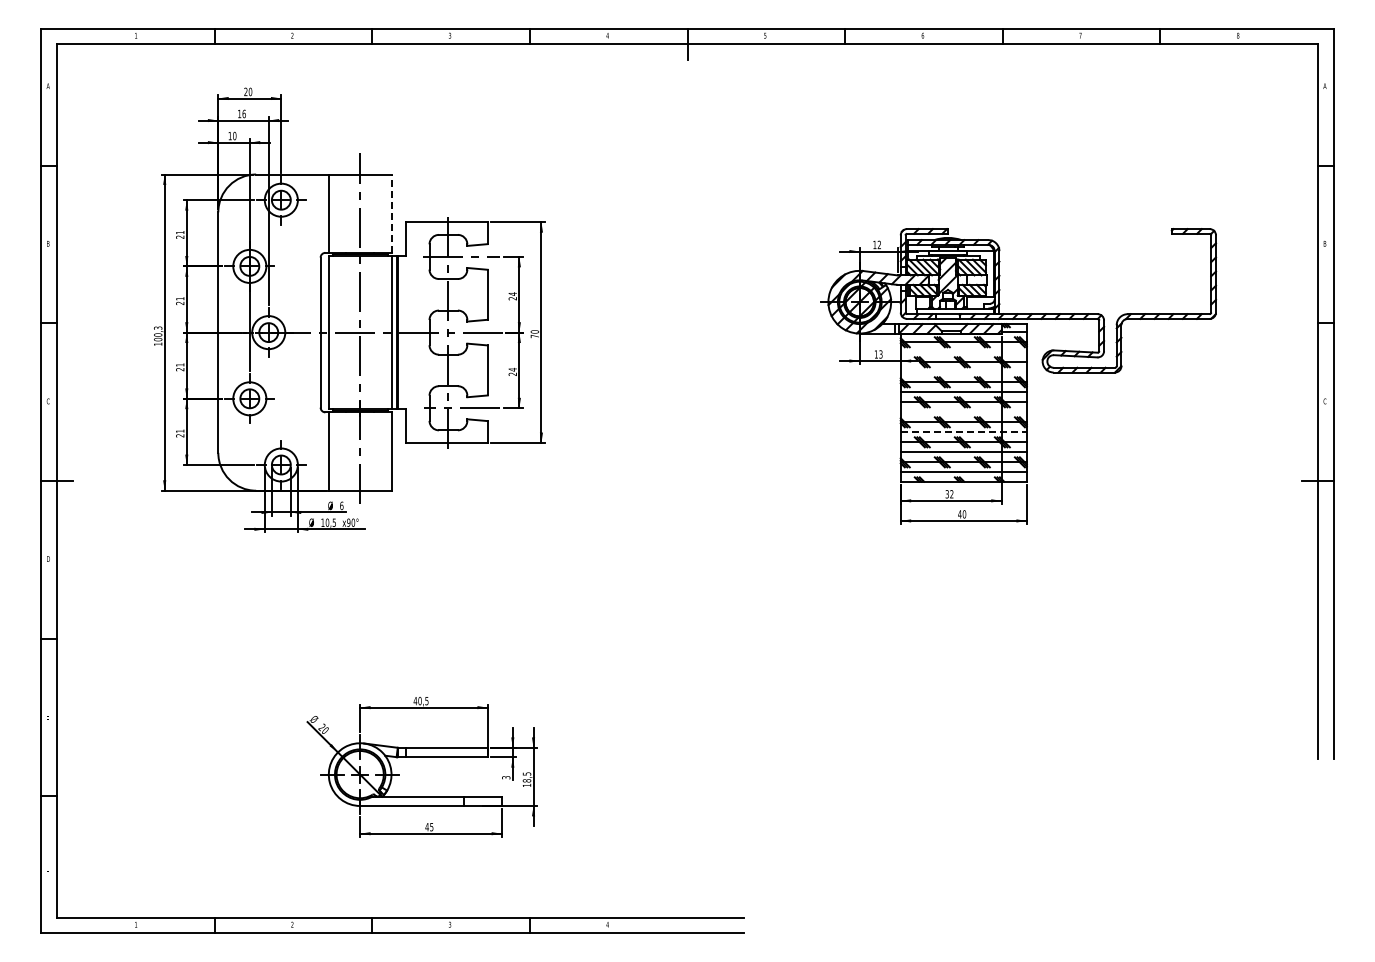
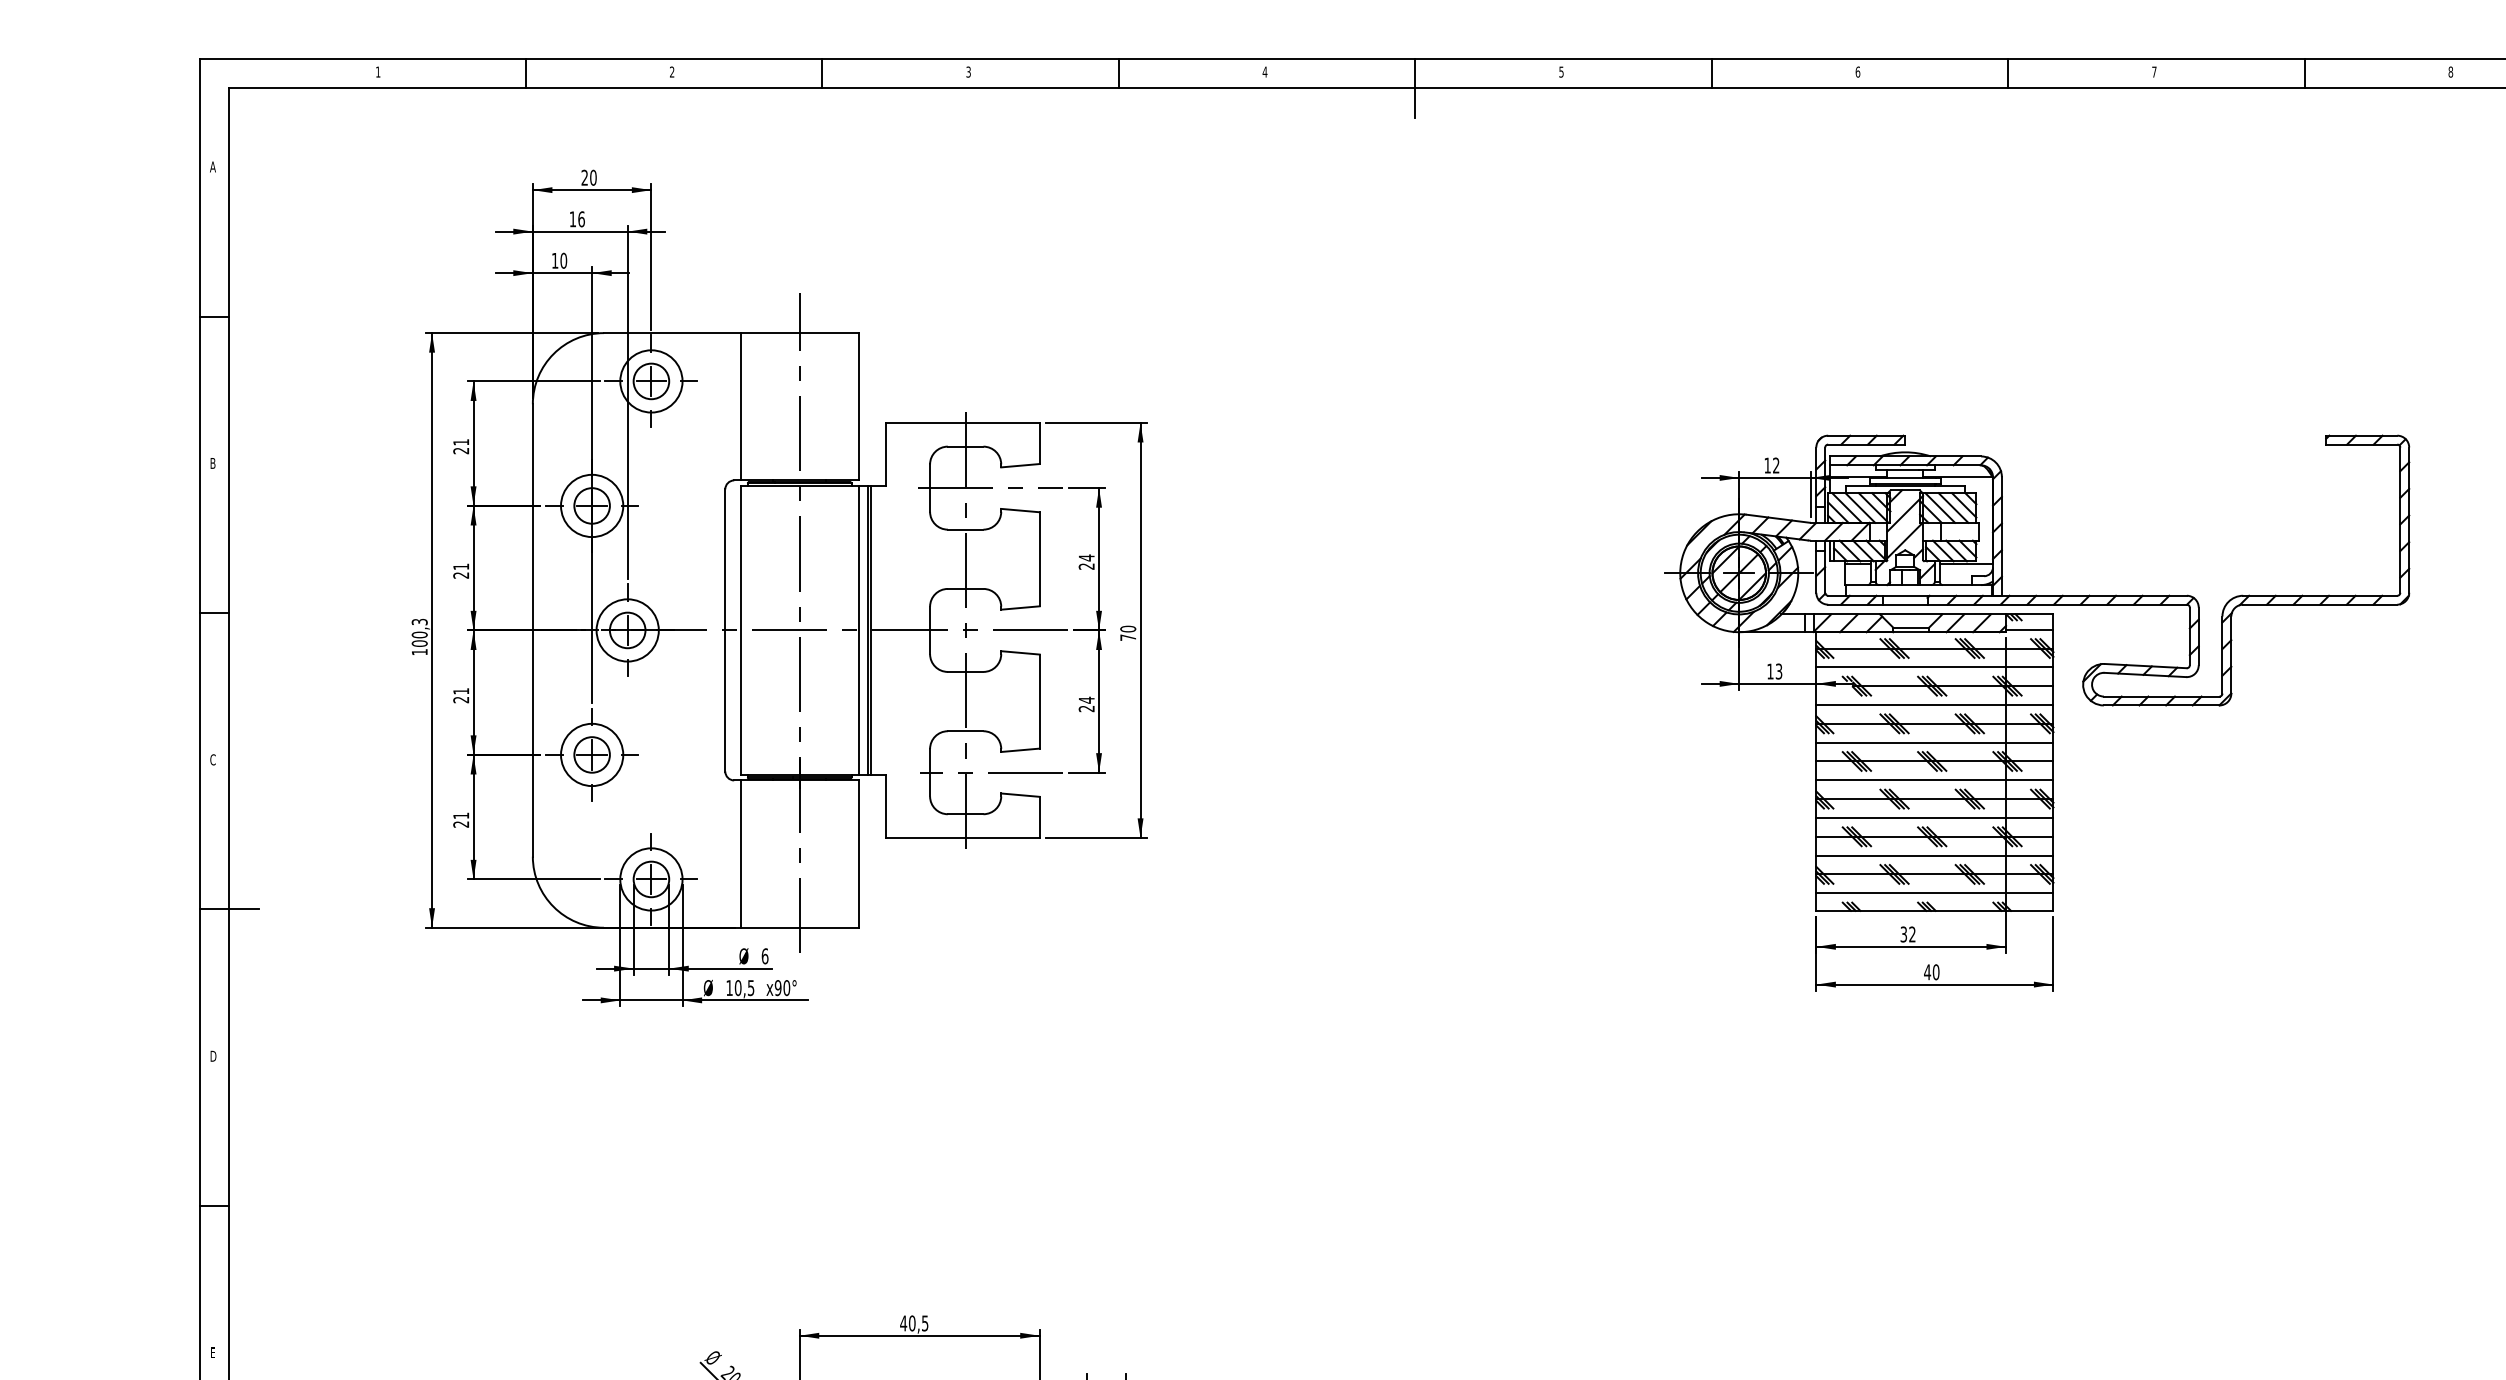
line: (391, 213) -> (858, 406), dashed -> solid
line: (963, 352) -> (1934, 667), added
line: (963, 372) -> (1934, 705), added
line: (963, 412) -> (1934, 780), added
line: (964, 432) -> (1936, 818), dashed -> solid

